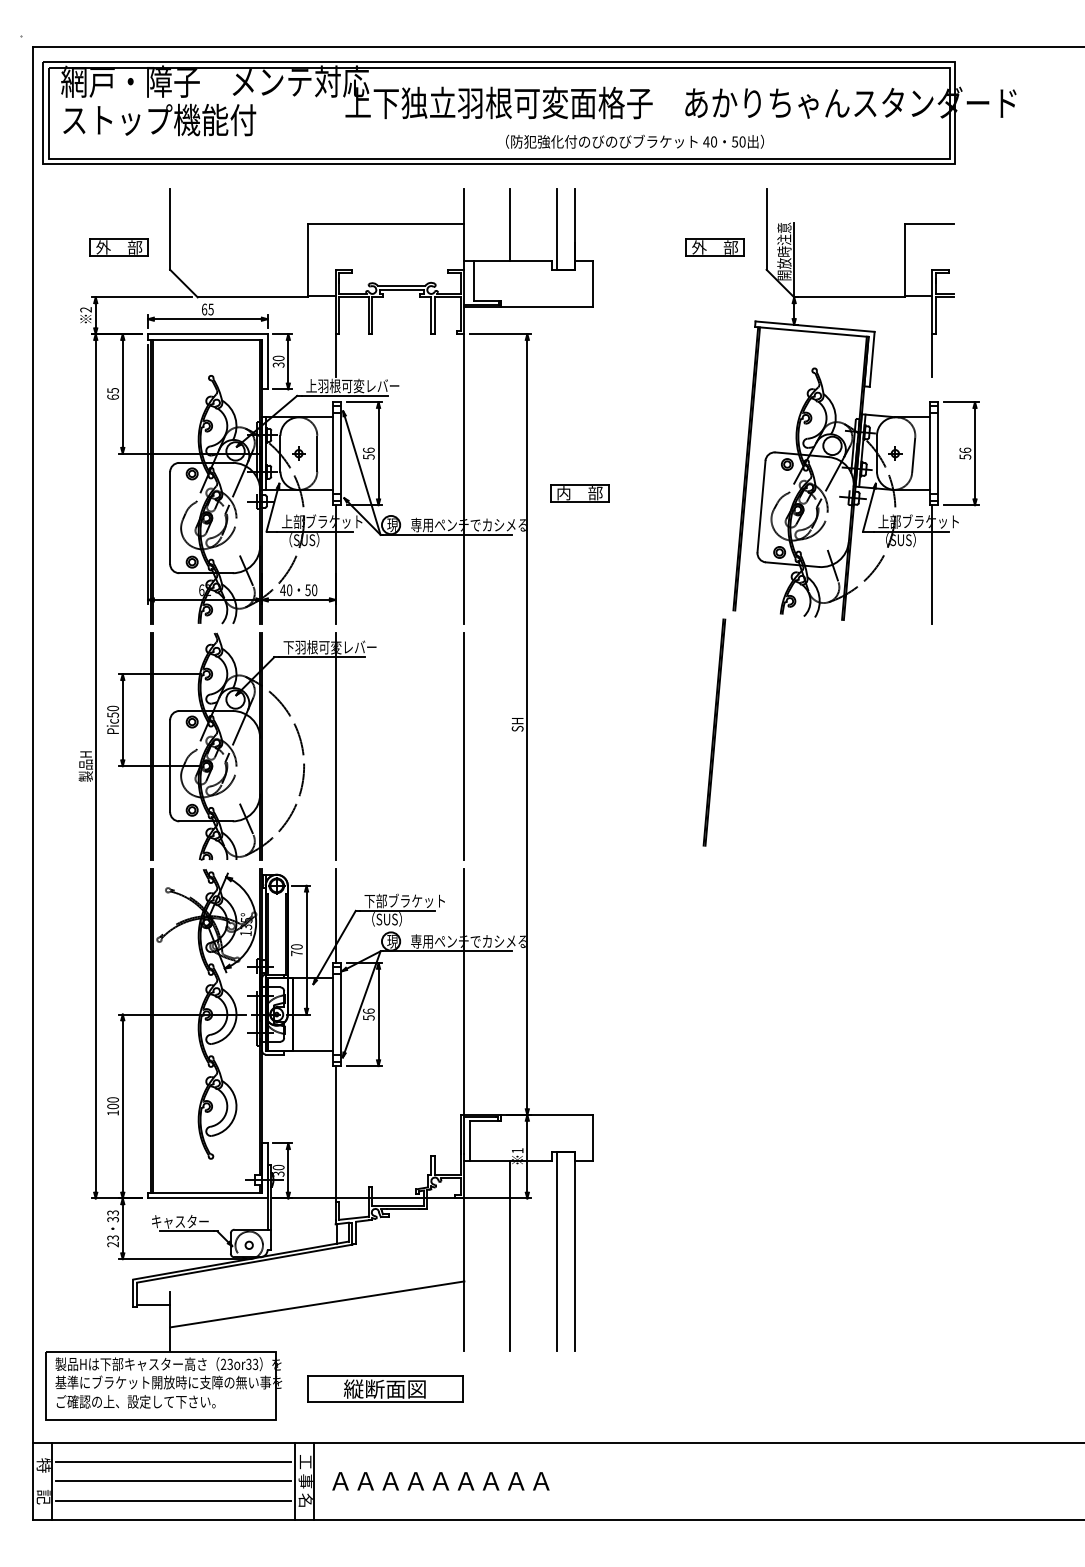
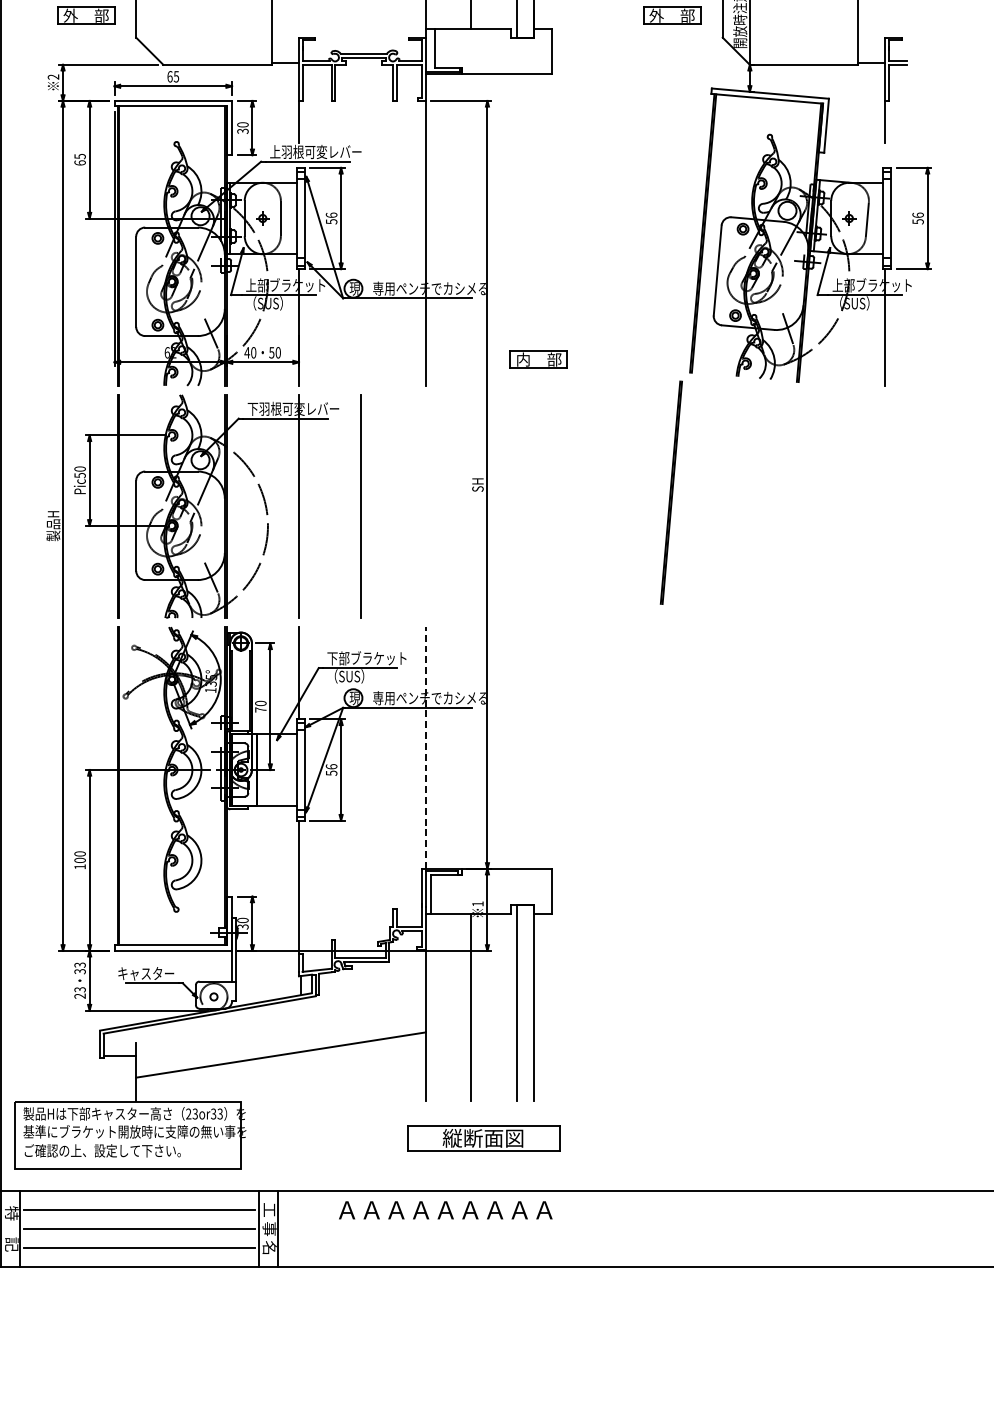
part: (579, 493) -> (538, 359), moved
line: (463, 746) -> (359, 506), moved
line: (464, 992) -> (425, 748), solid -> dashed
part: (385, 1388) -> (483, 1137), moved
text: (440, 1481) -> (445, 1210), moved

